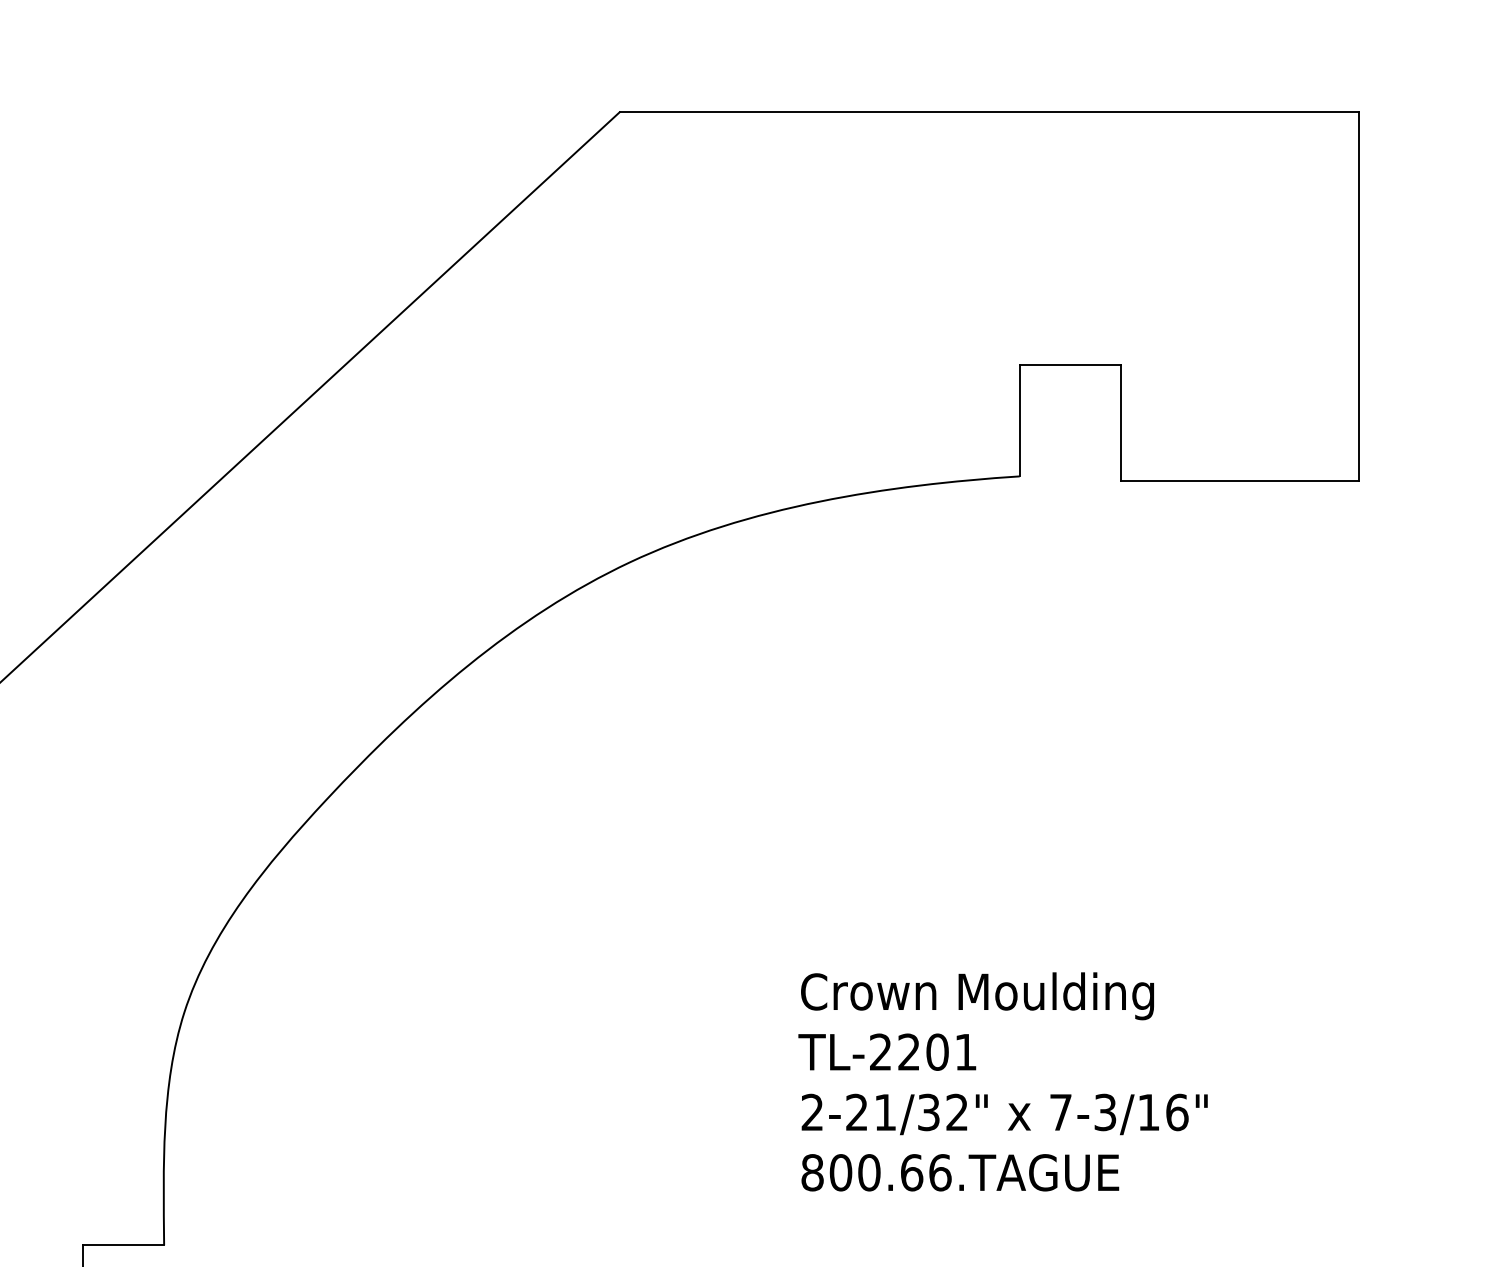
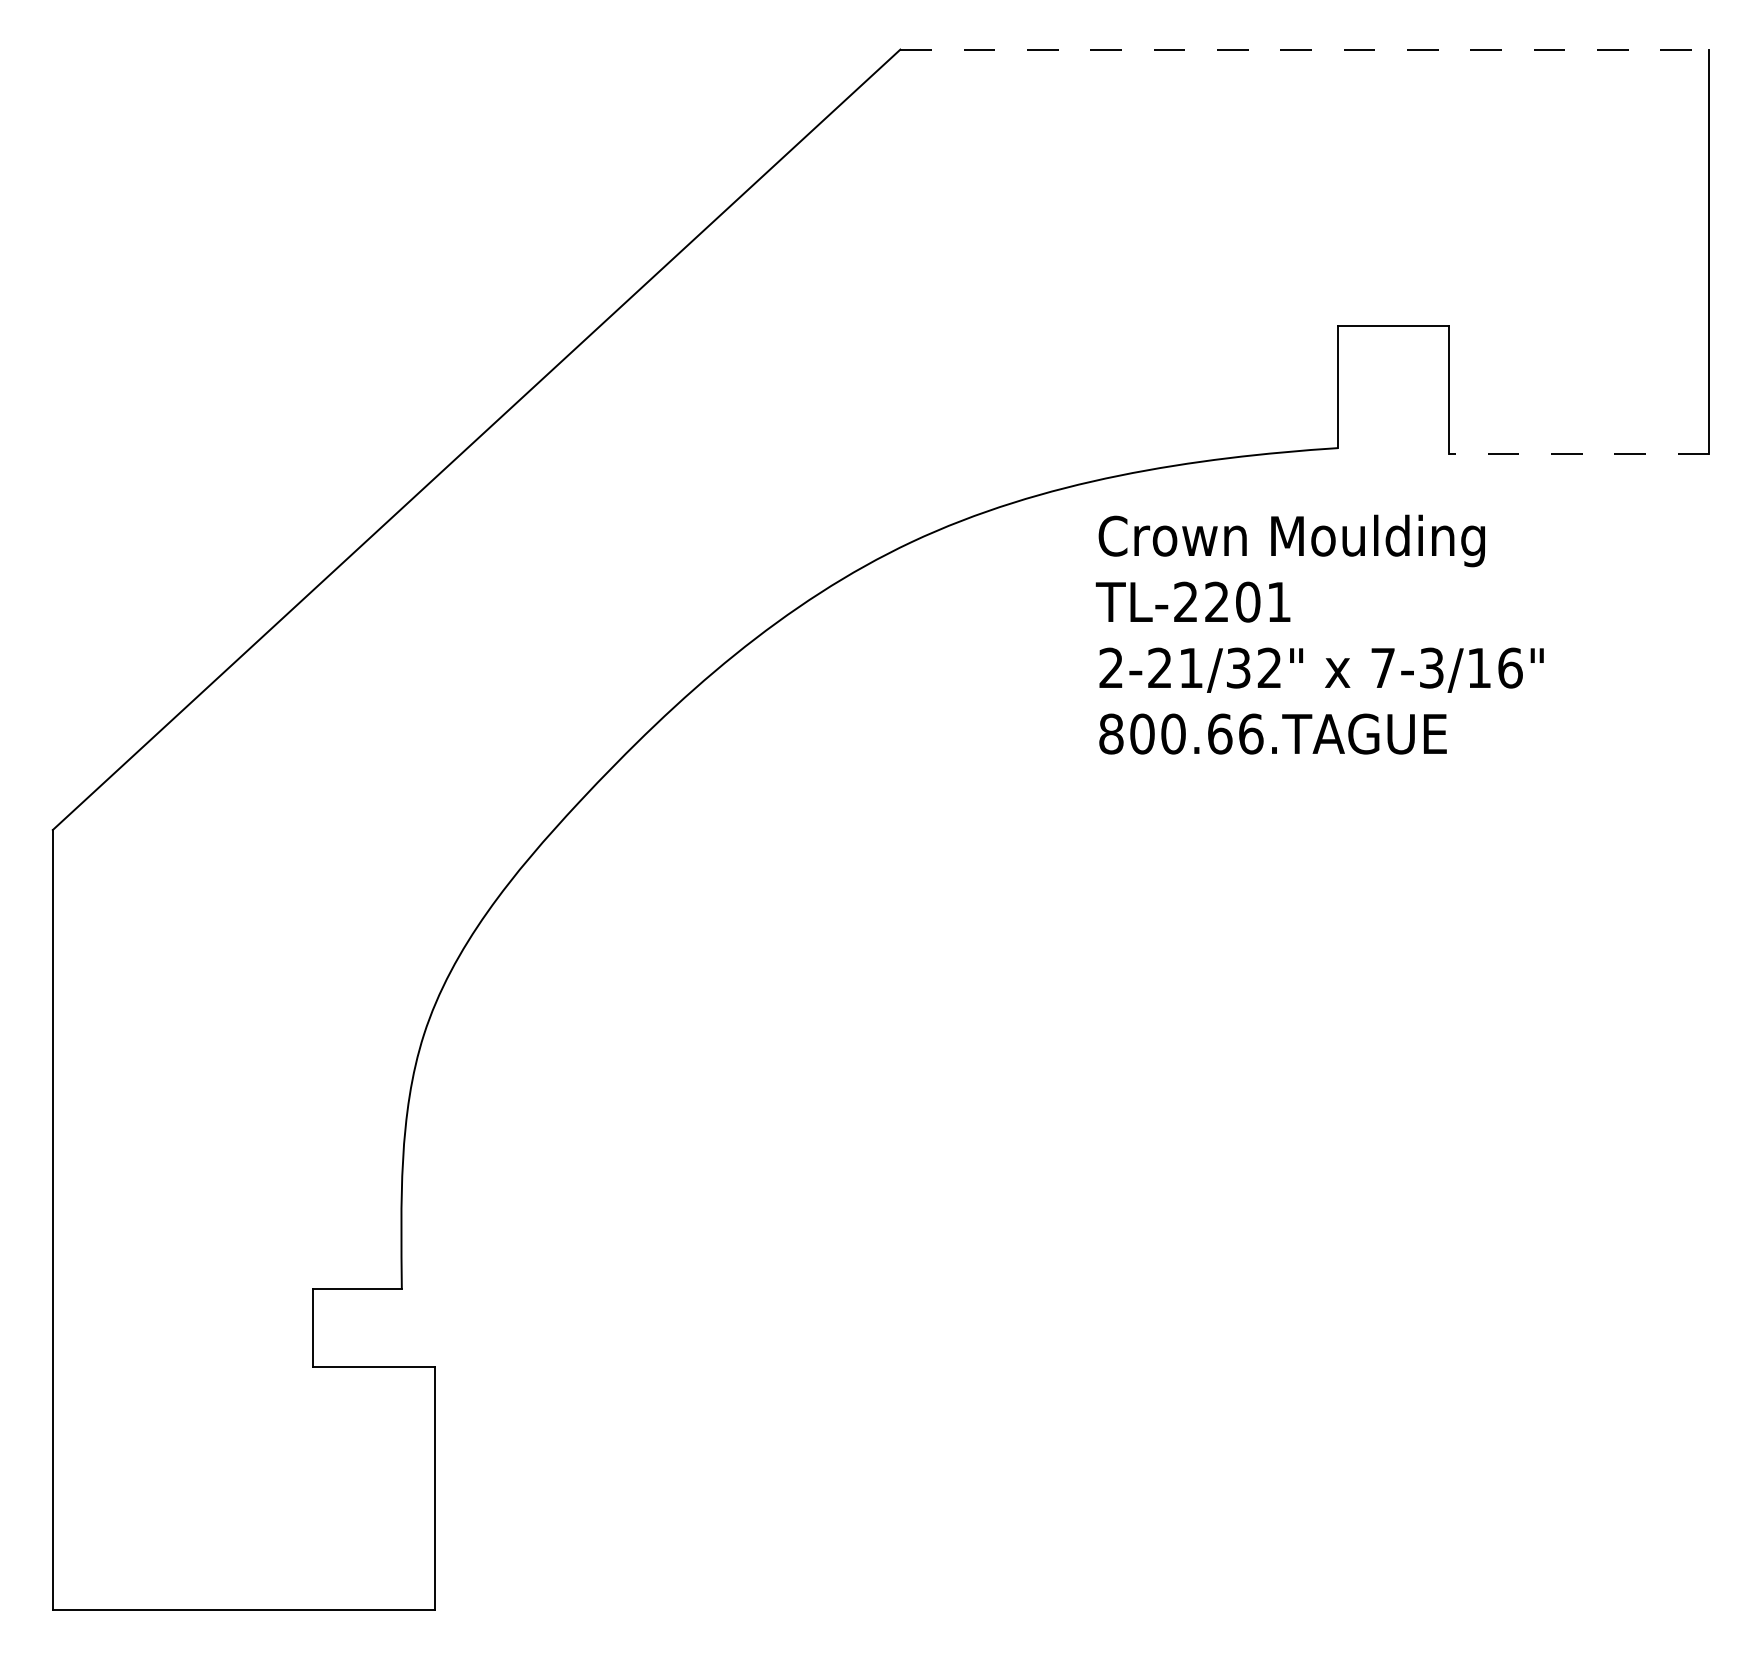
line: (989, 112) -> (1305, 49), solid -> dashed
line: (1239, 481) -> (1578, 453), solid -> dashed
text: (1002, 1081) -> (1319, 634), moved

